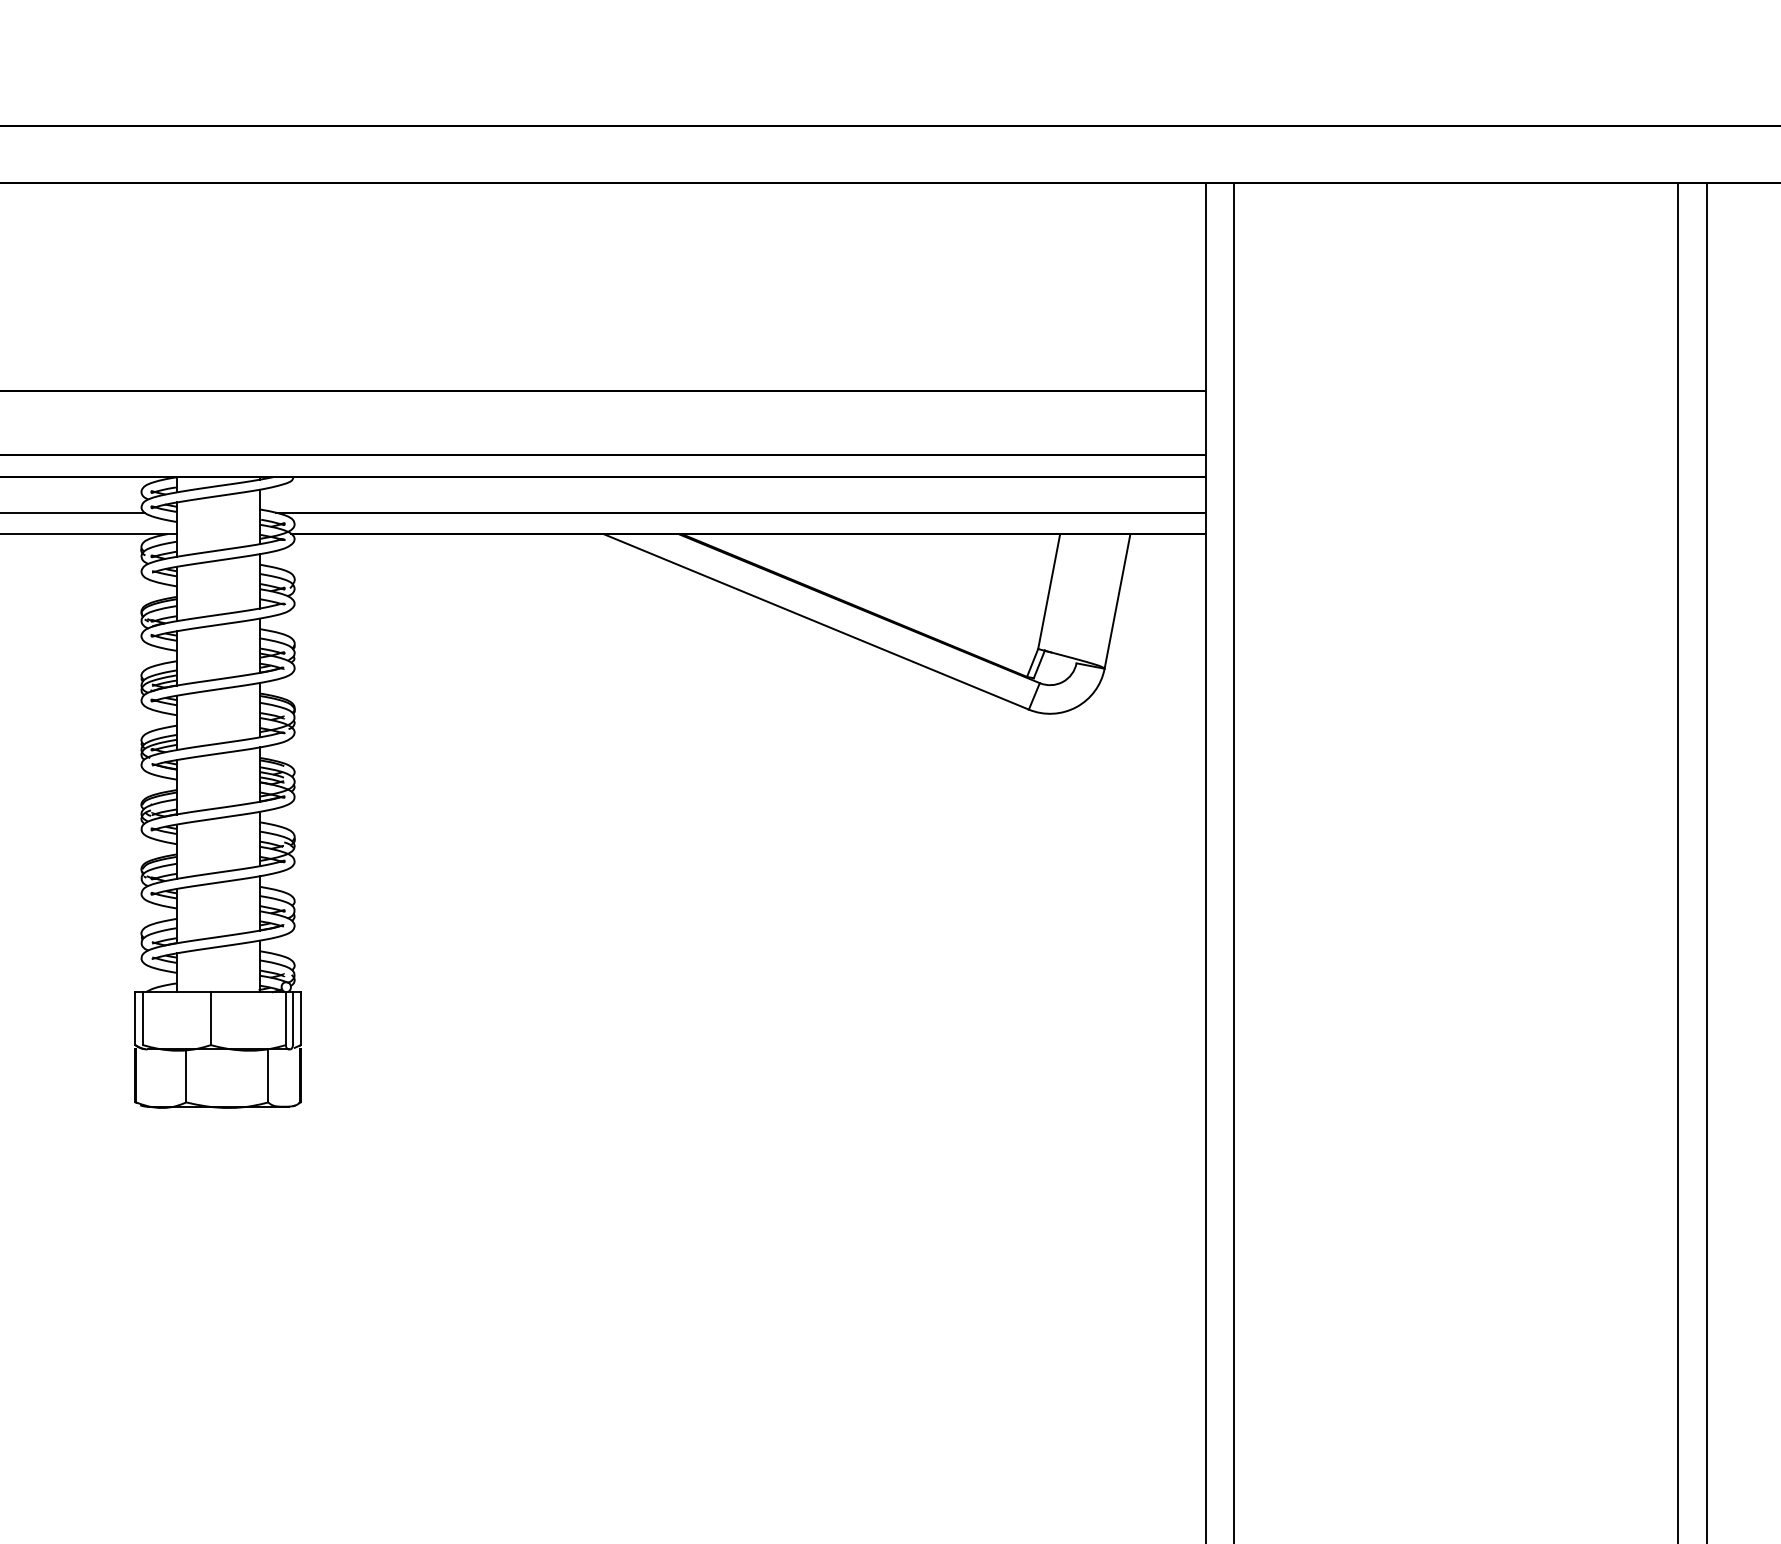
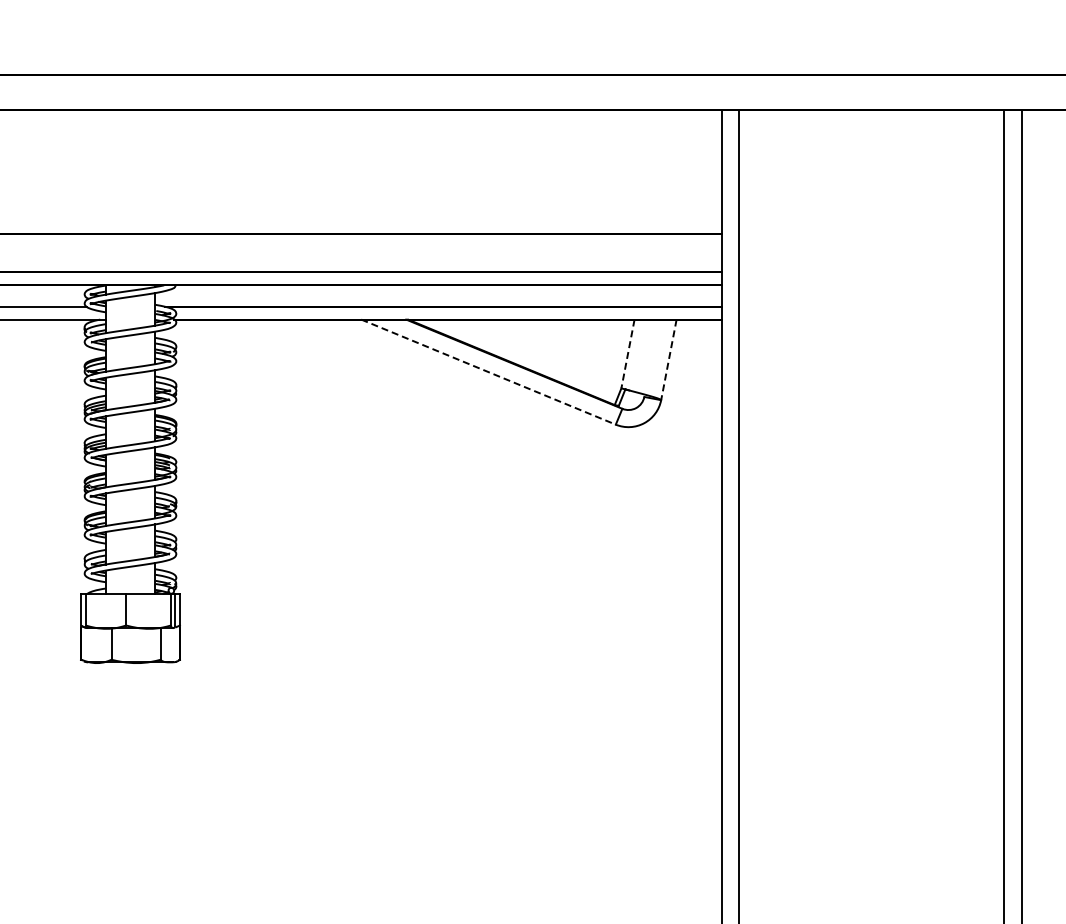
line: (1048, 592) -> (627, 354), solid -> dashed
line: (1116, 602) -> (668, 360), solid -> dashed
line: (816, 622) -> (488, 372), solid -> dashed

